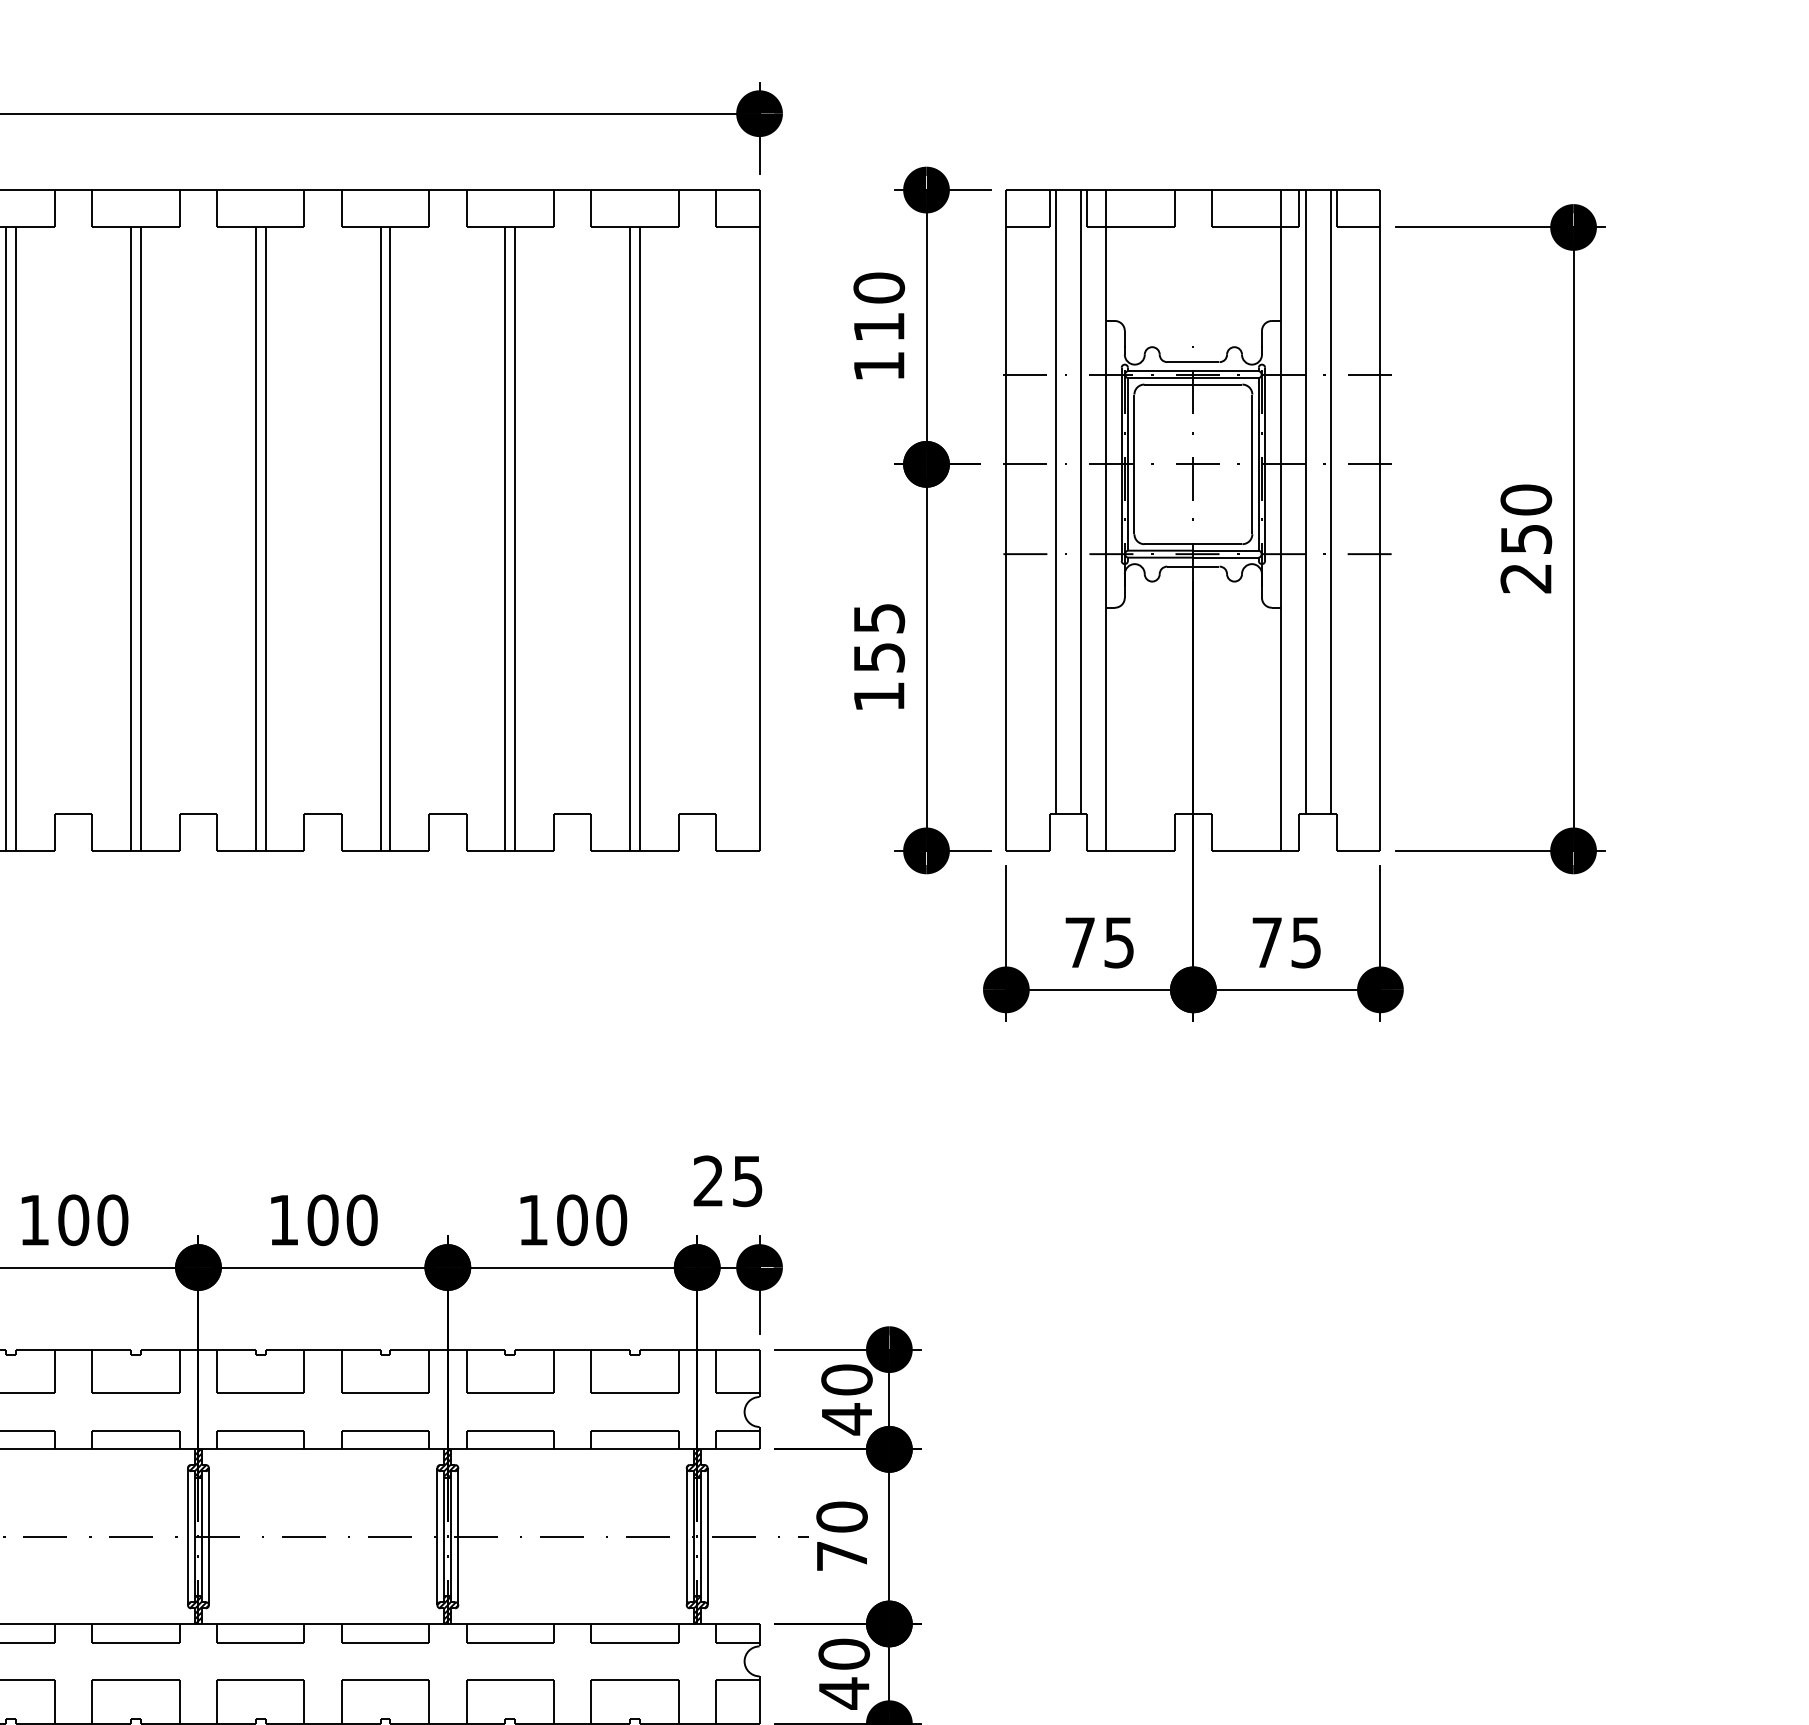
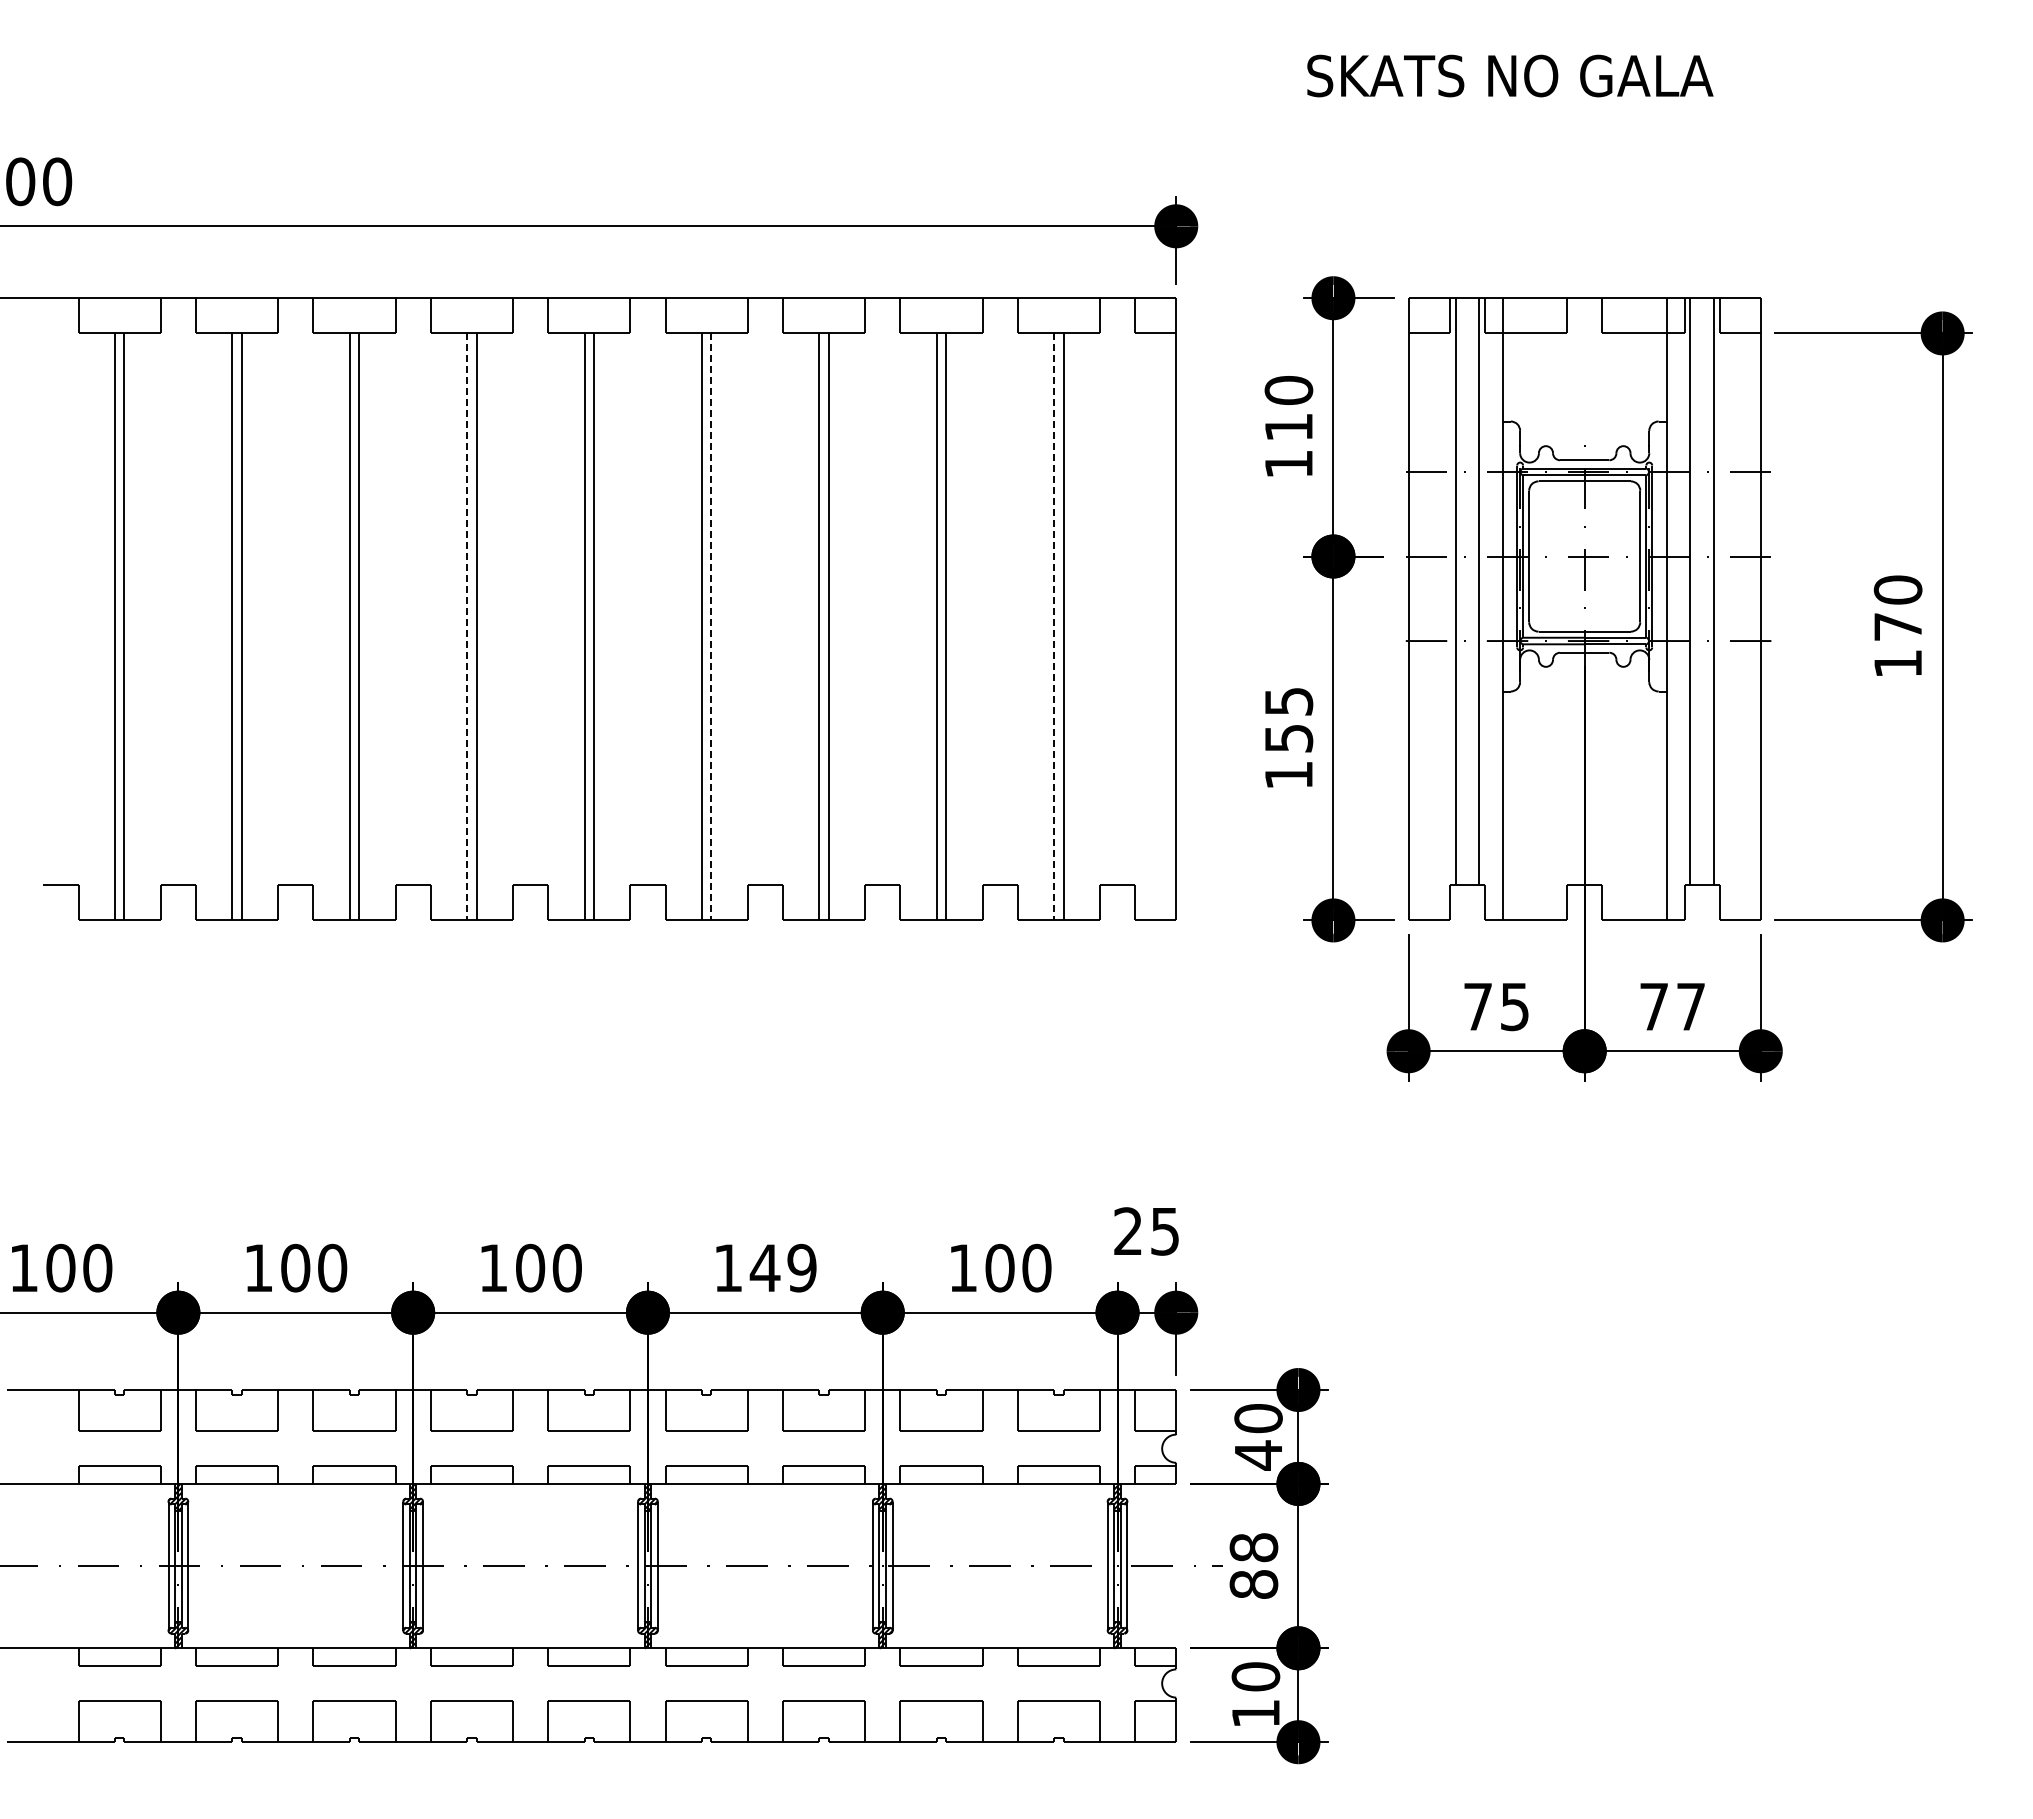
line: (6, 539) -> (467, 627), solid -> dashed
line: (265, 539) -> (711, 627), solid -> dashed
line: (630, 539) -> (1054, 627), solid -> dashed
text: (1525, 558) -> (1897, 645), 250 -> 170
text: (1305, 943) -> (1690, 1007), 75 -> 77
text: (341, 1219) -> (782, 1267), 100 -> 149
text: (841, 1536) -> (1253, 1565), 70 -> 88
text: (843, 1693) -> (1255, 1713), 40 -> 10

